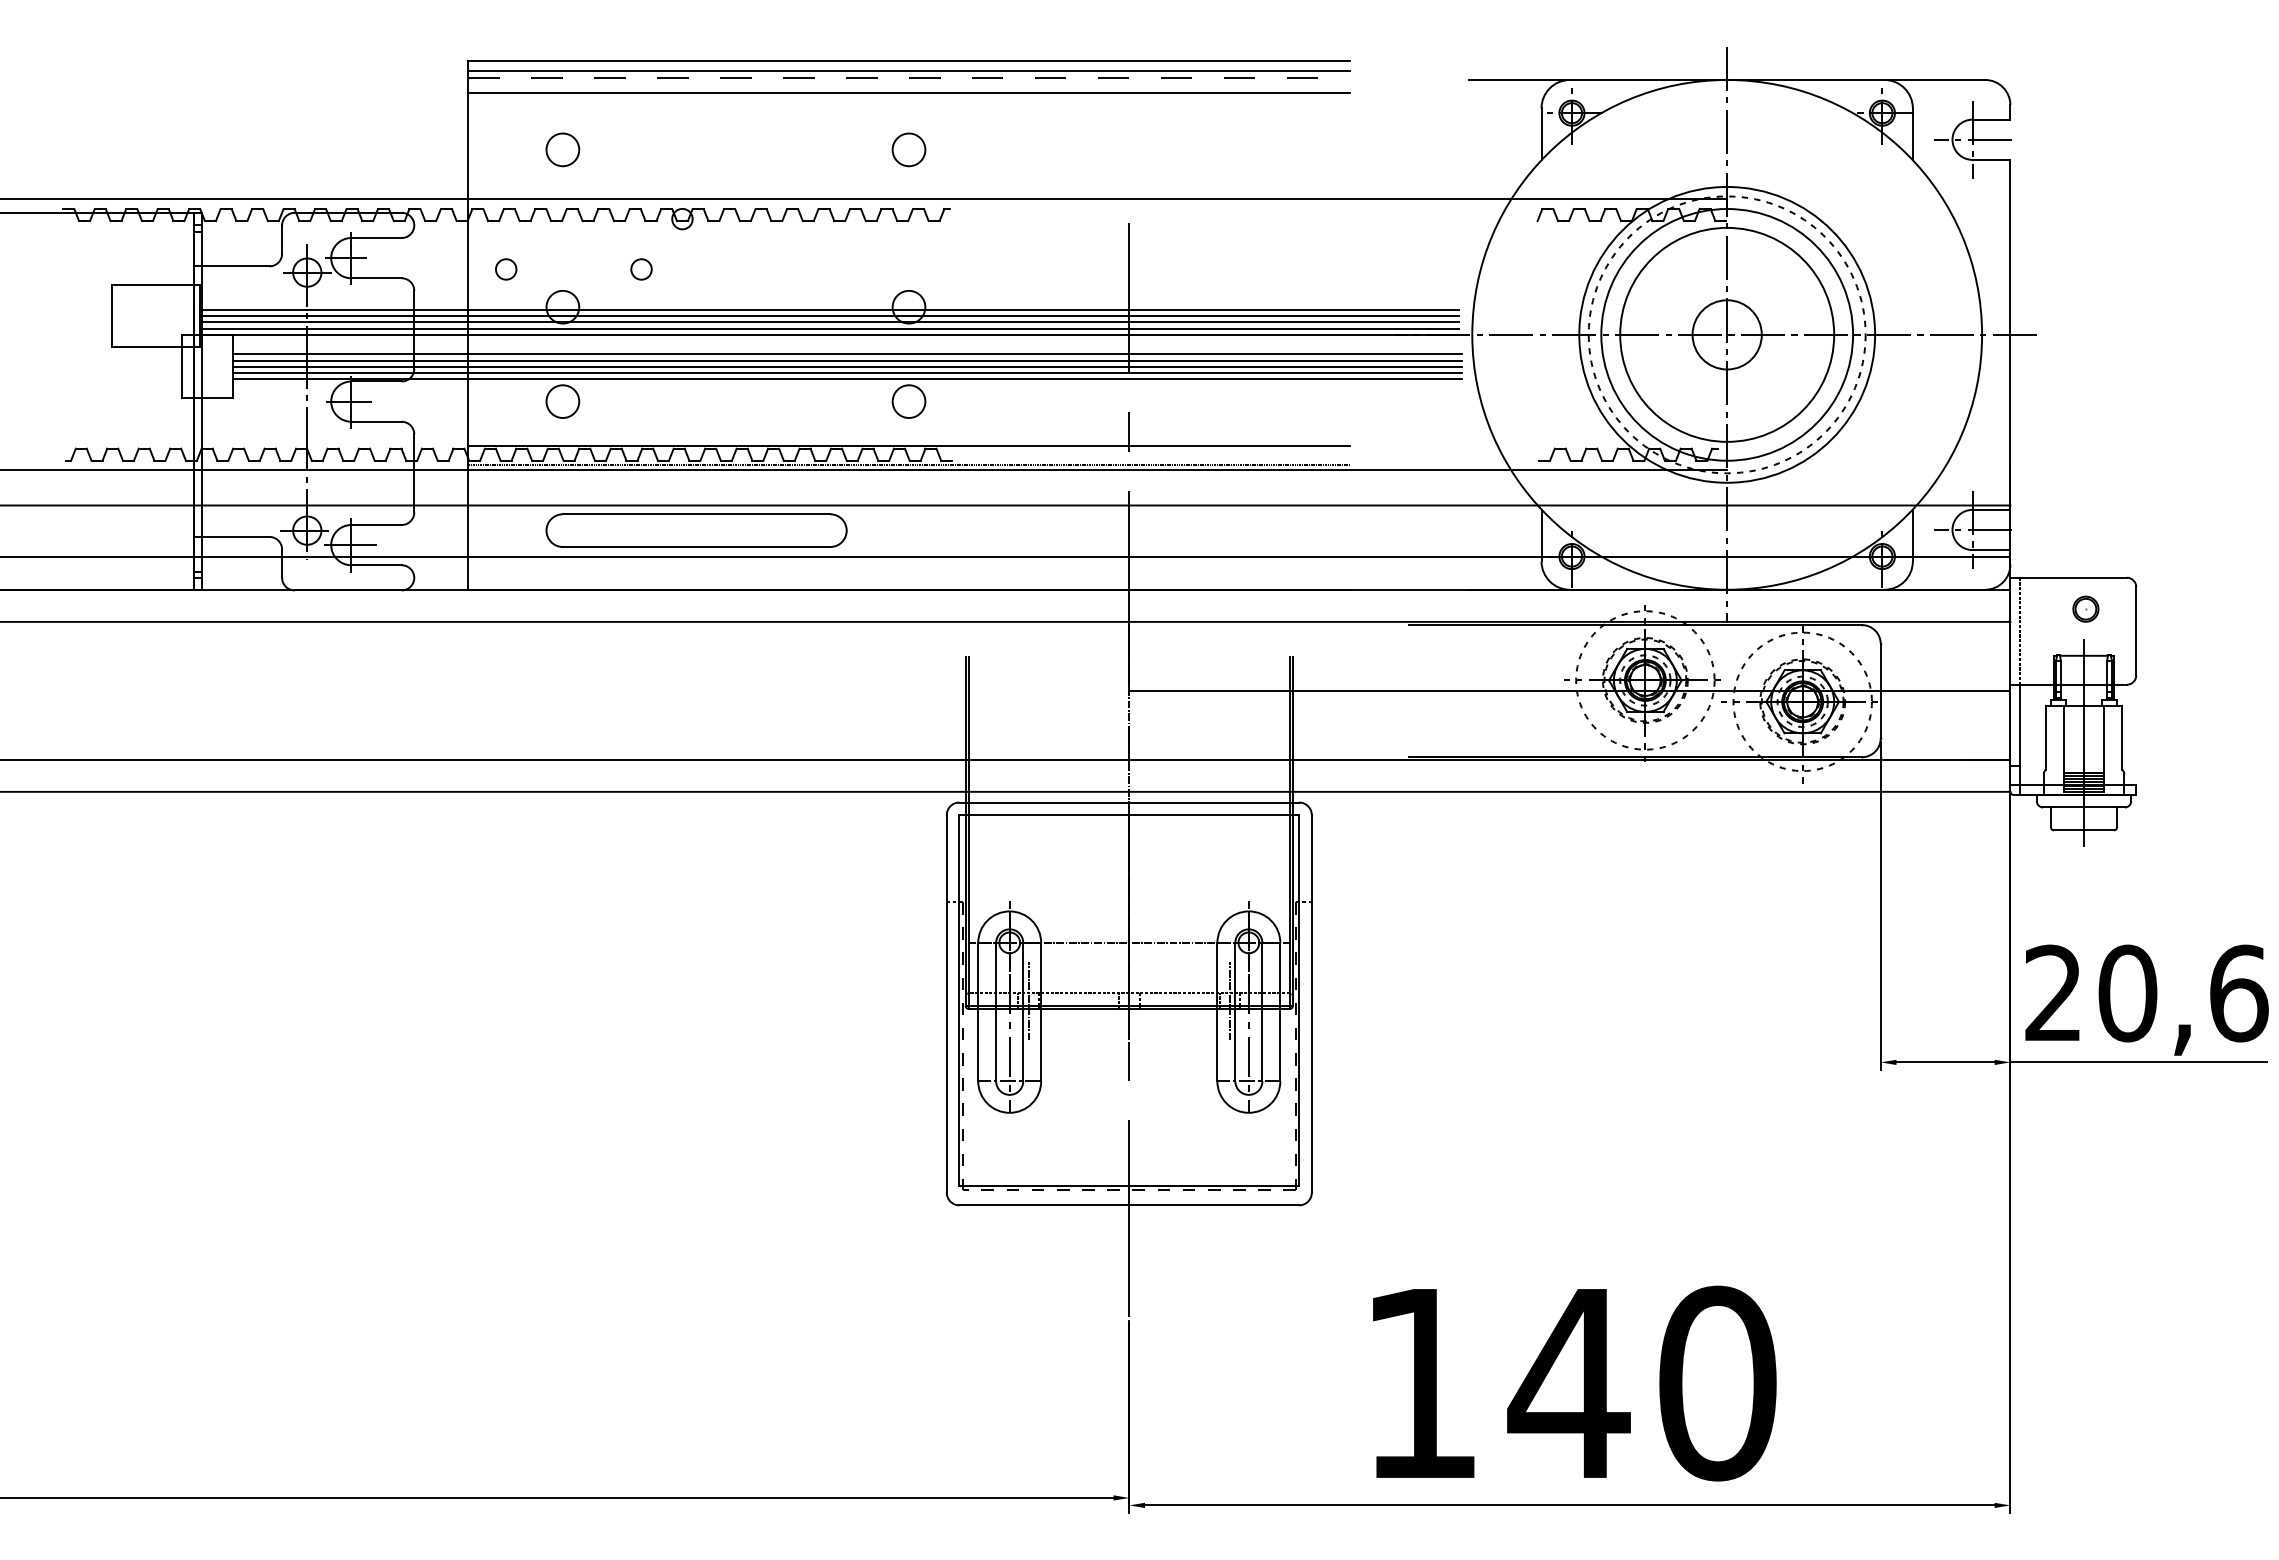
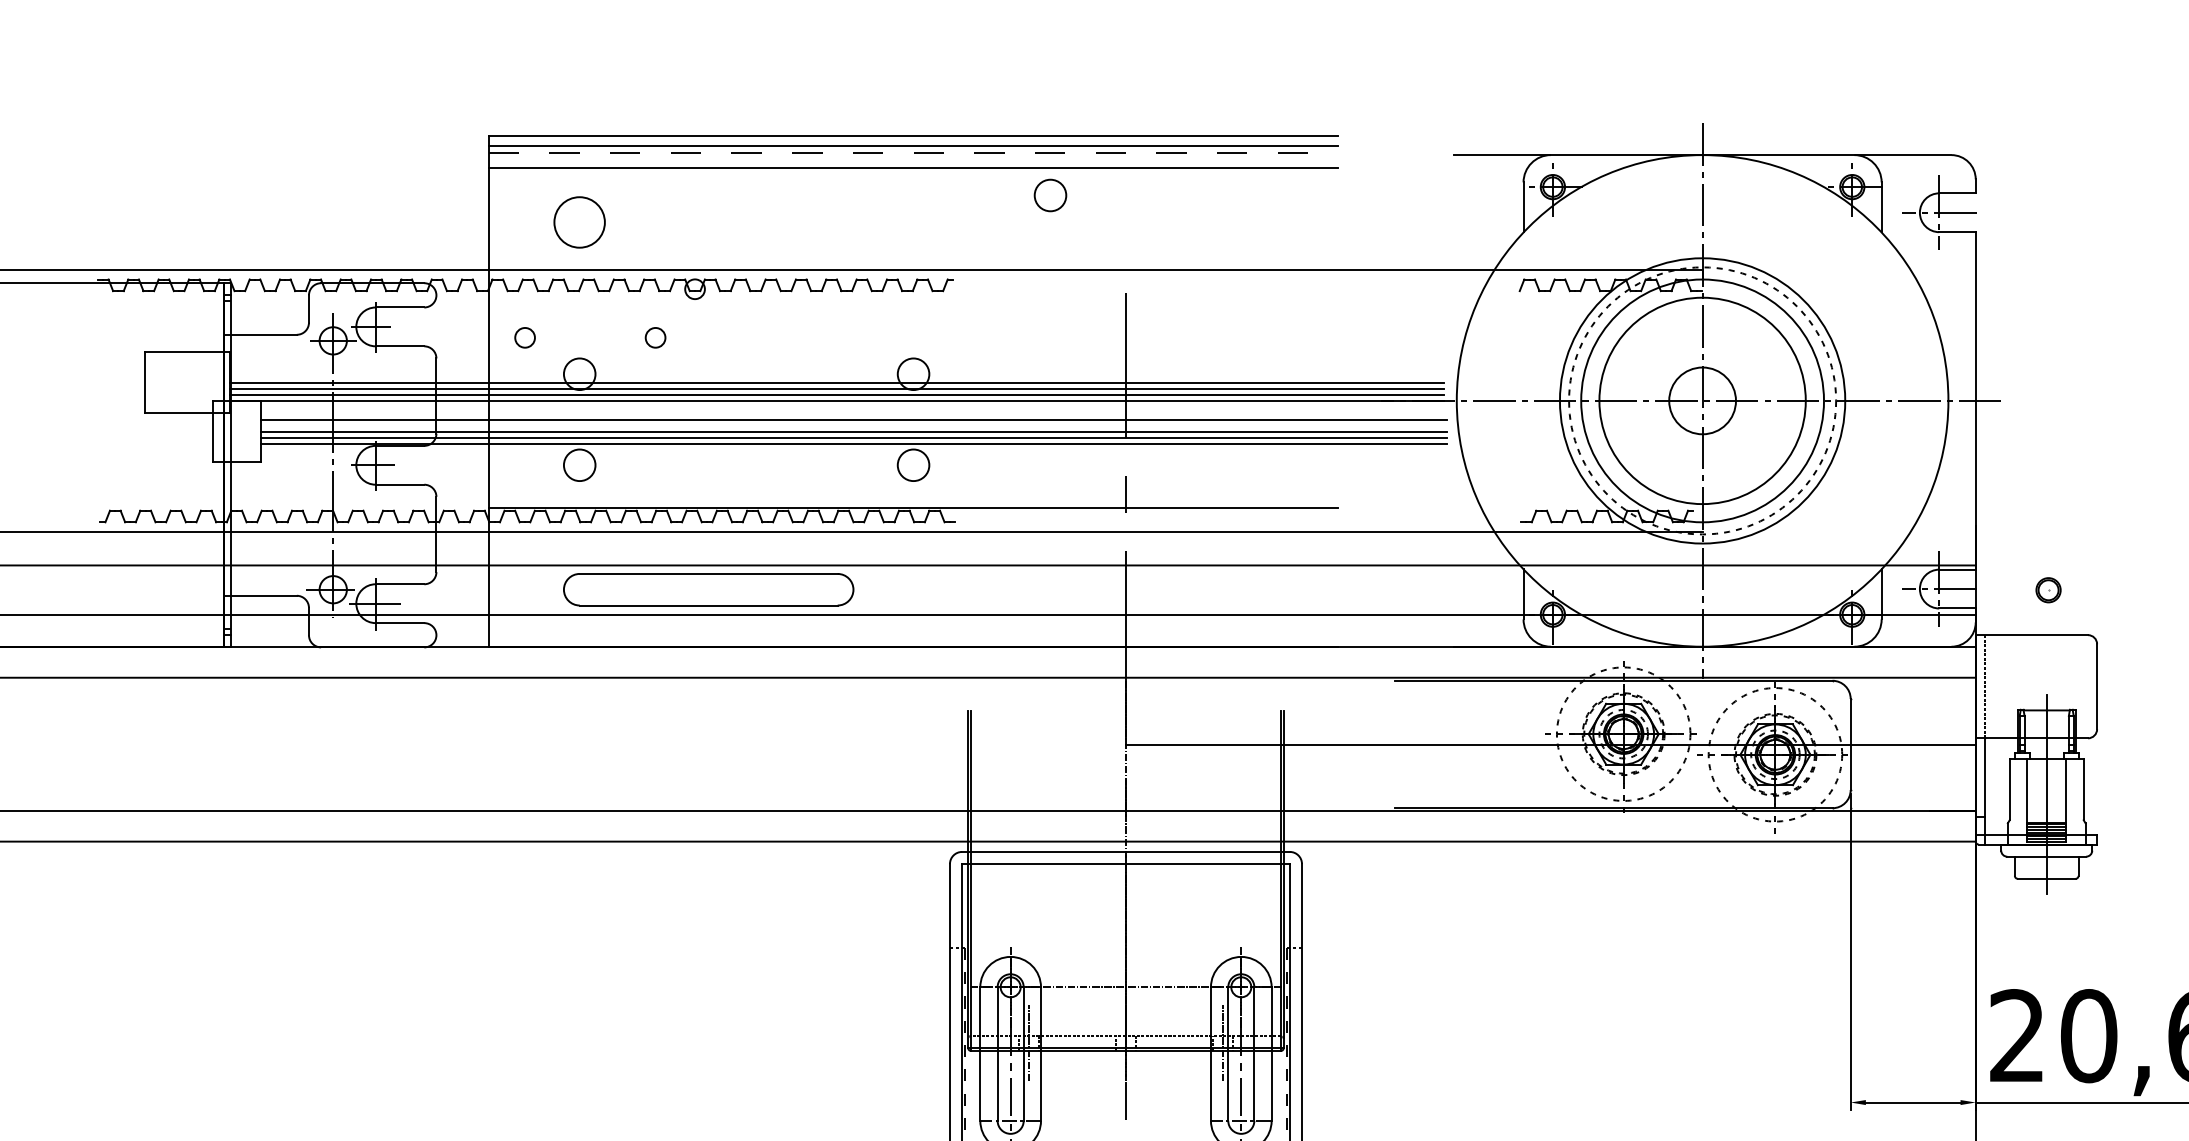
circle: (562, 149) -> (579, 222), size x1.6
circle: (908, 149) -> (1050, 195), moved
line: (829, 309) -> (836, 376), removed
line: (847, 360) -> (854, 425), removed
line: (908, 464) -> (913, 525), removed
part: (2085, 608) -> (2048, 589), moved

